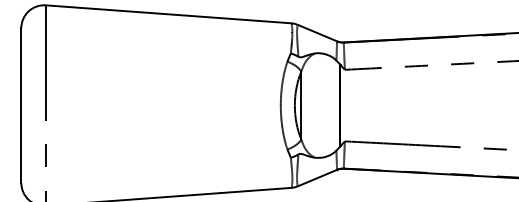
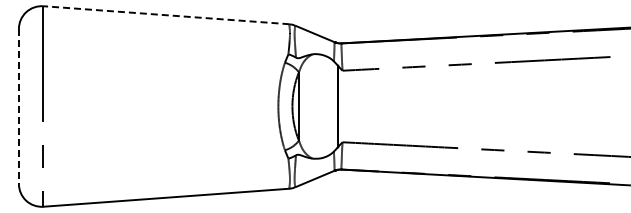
line: (167, 14) -> (165, 15), solid -> dashed
line: (20, 105) -> (18, 106), solid -> dashed

